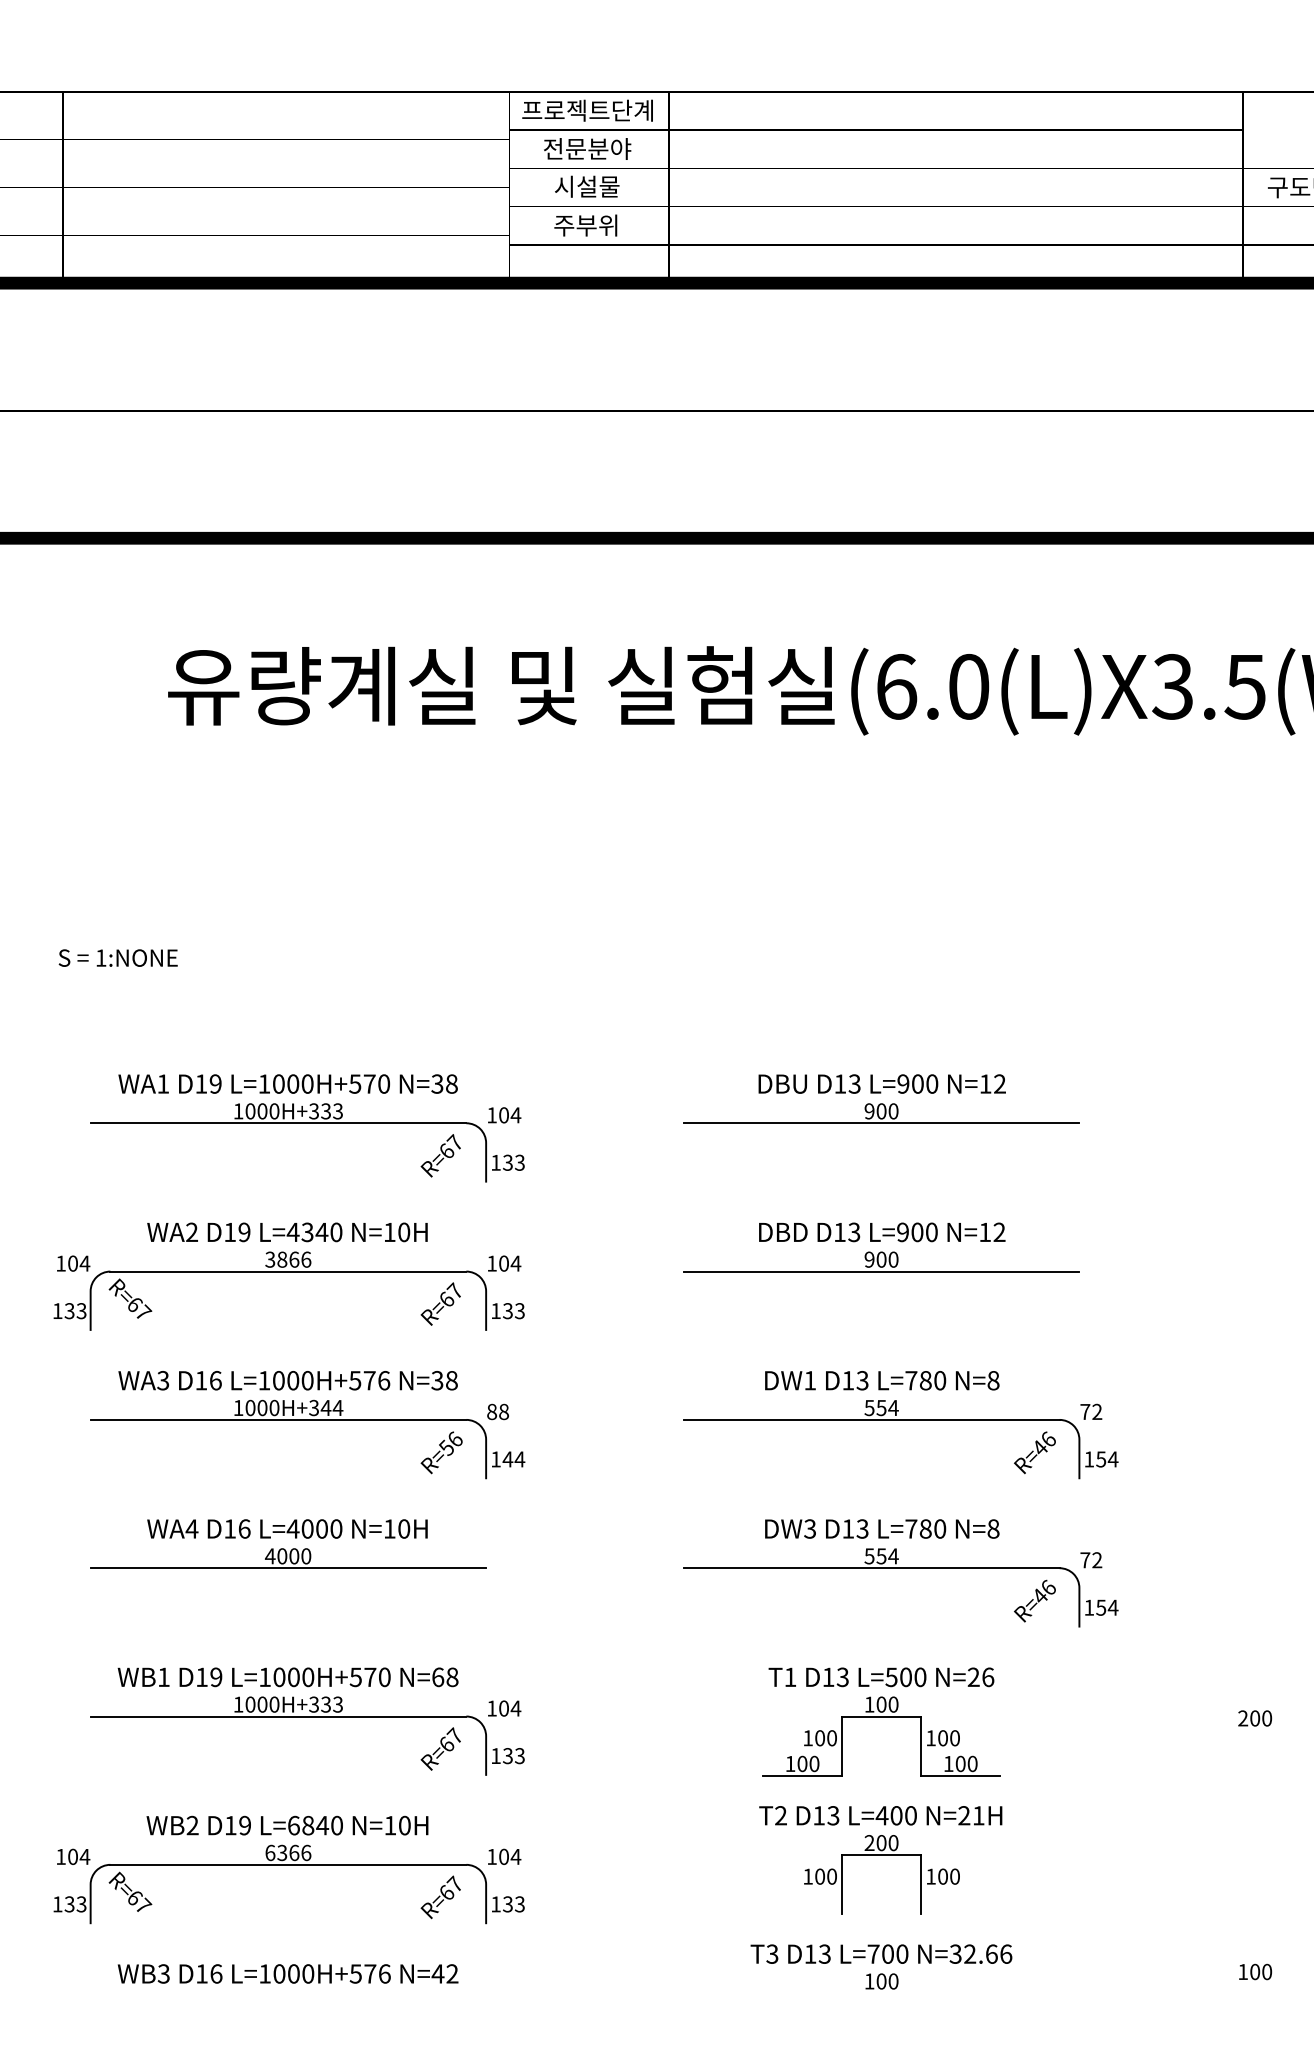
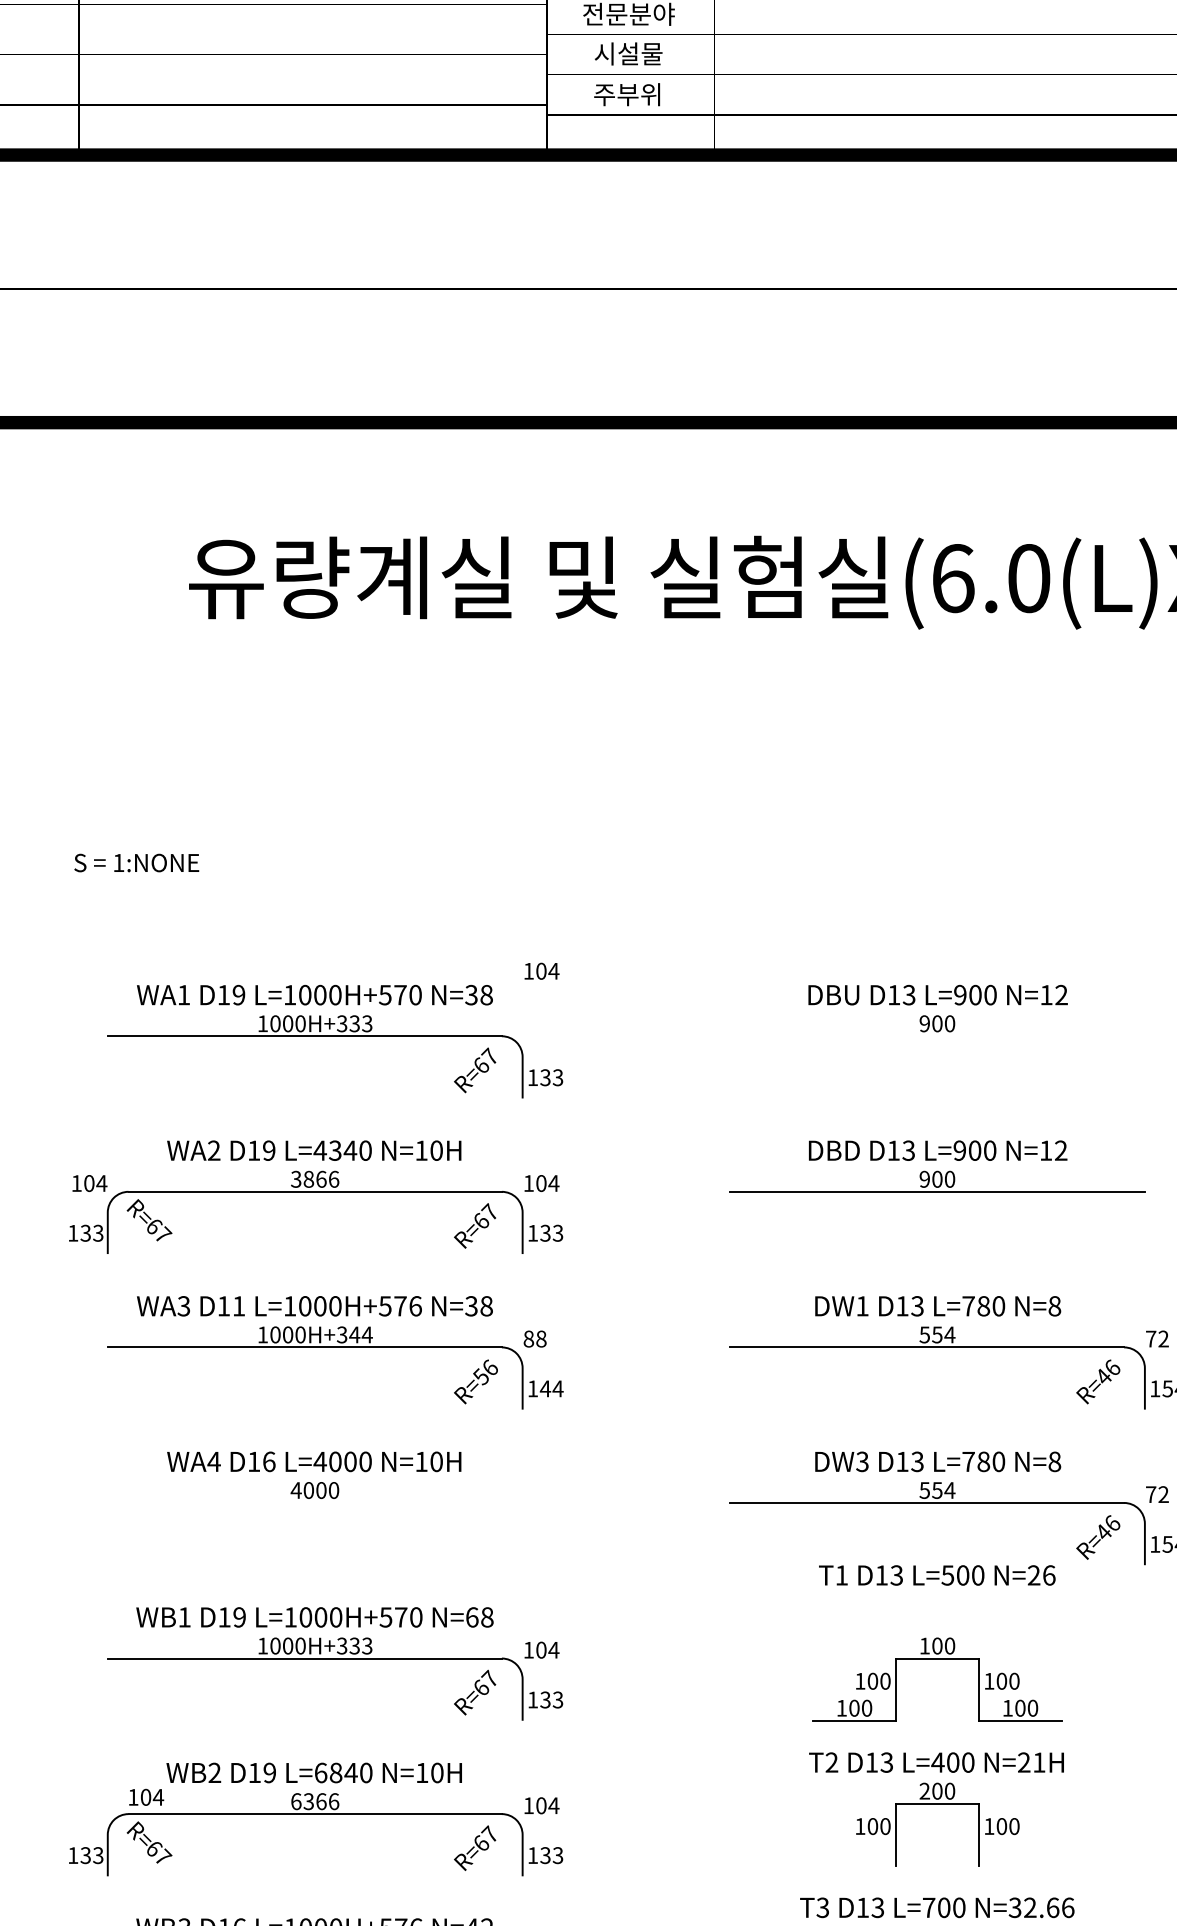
text: (504, 1115) -> (541, 971), moved
line: (881, 1123) -> (937, 1036), removed
text: (215, 1380) -> (238, 1306), D16 -> D11
line: (288, 1568) -> (315, 1503), removed
text: (881, 1677) -> (937, 1575), moved
text: (73, 1856) -> (146, 1796), moved

